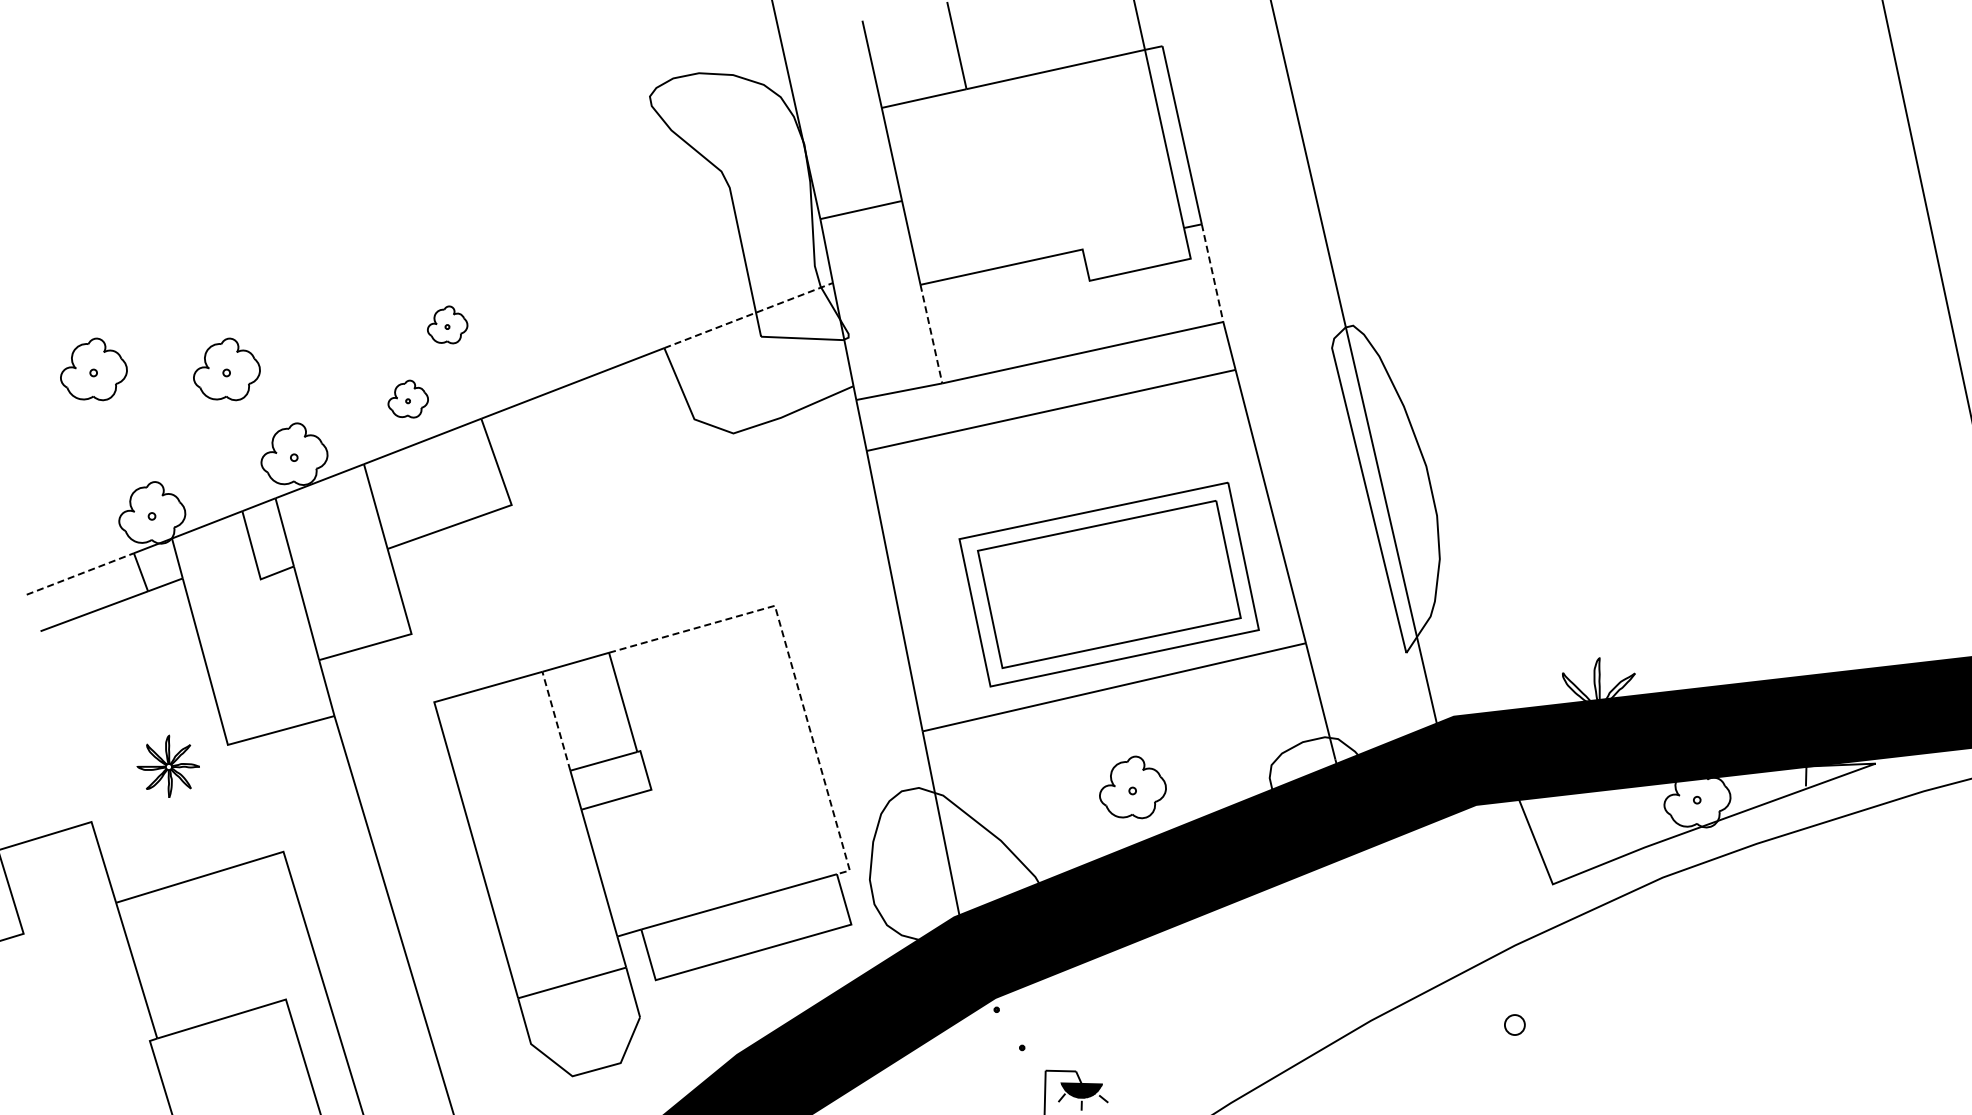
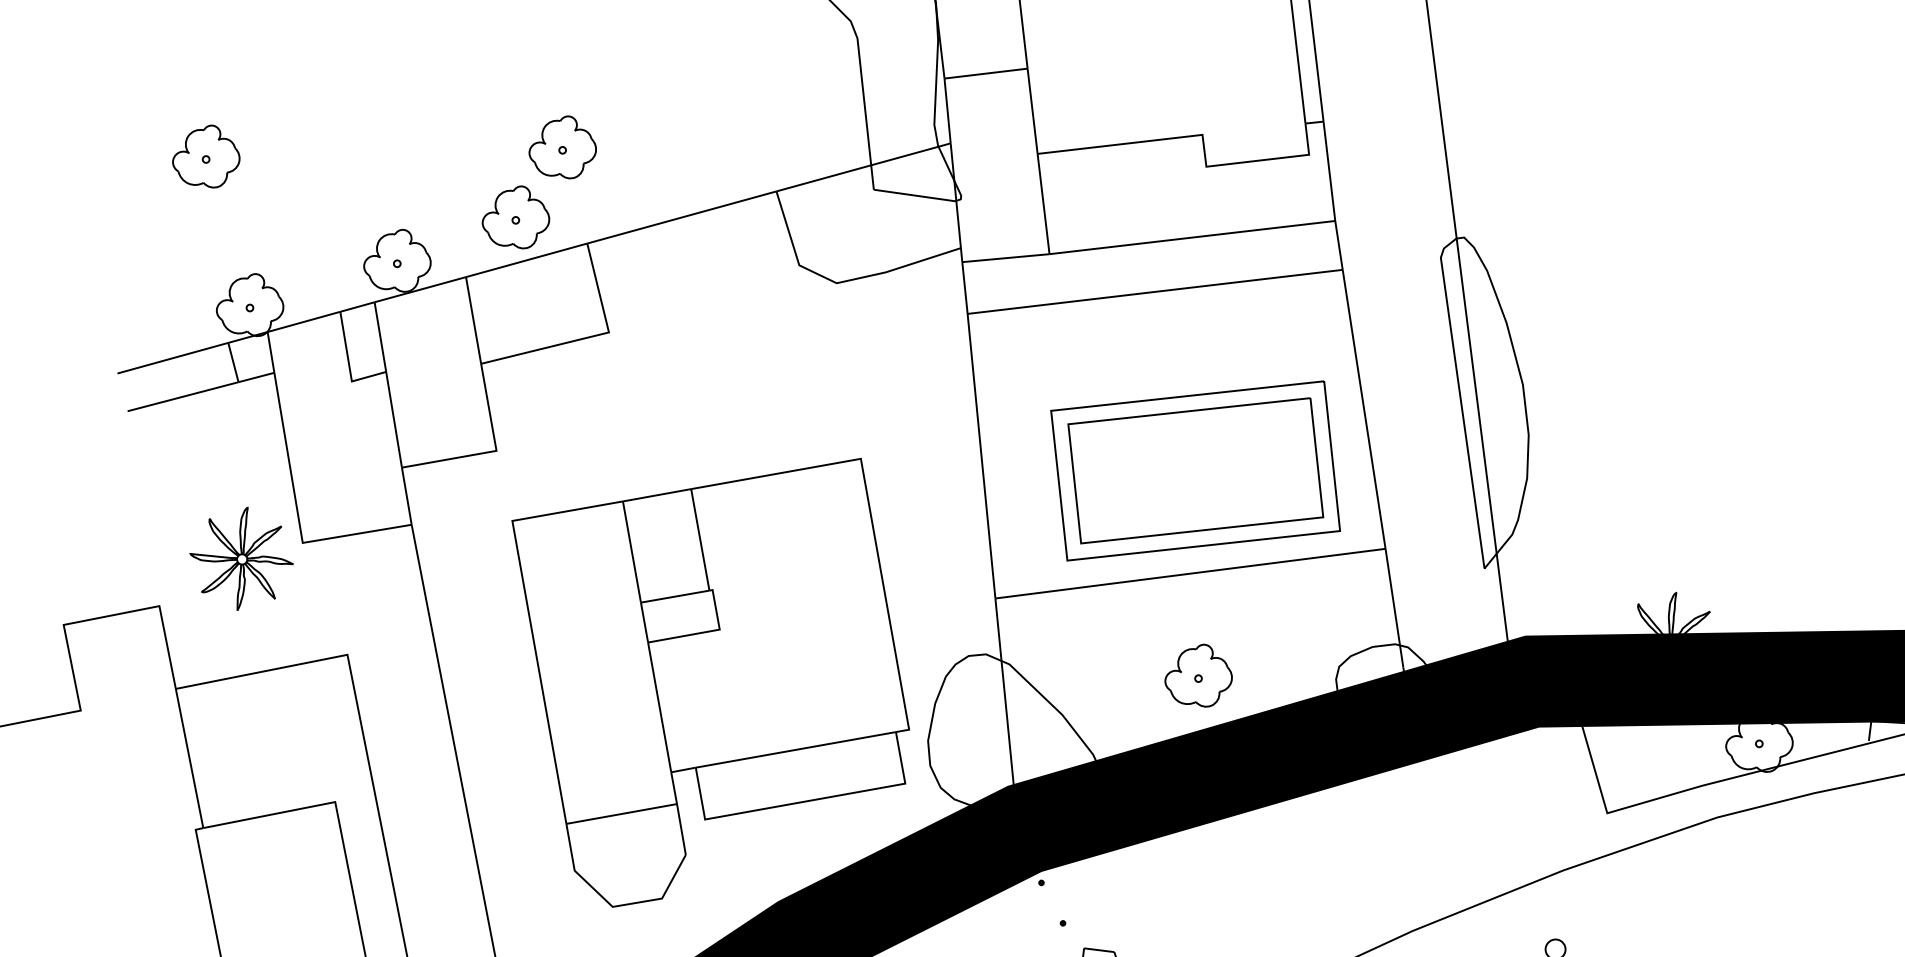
line: (1212, 273) -> (1329, 171), dashed -> solid
line: (749, 315) -> (864, 167), dashed -> solid
part: (447, 324) -> (563, 146), size x1.67
line: (931, 334) -> (1043, 204), dashed -> solid
part: (226, 369) -> (338, 169), removed
part: (408, 398) -> (516, 216), size x1.67
line: (80, 573) -> (173, 357), dashed -> solid
line: (790, 662) -> (870, 516), dashed -> solid
line: (556, 720) -> (632, 551), dashed -> solid
part: (168, 766) -> (241, 558), size x1.67

